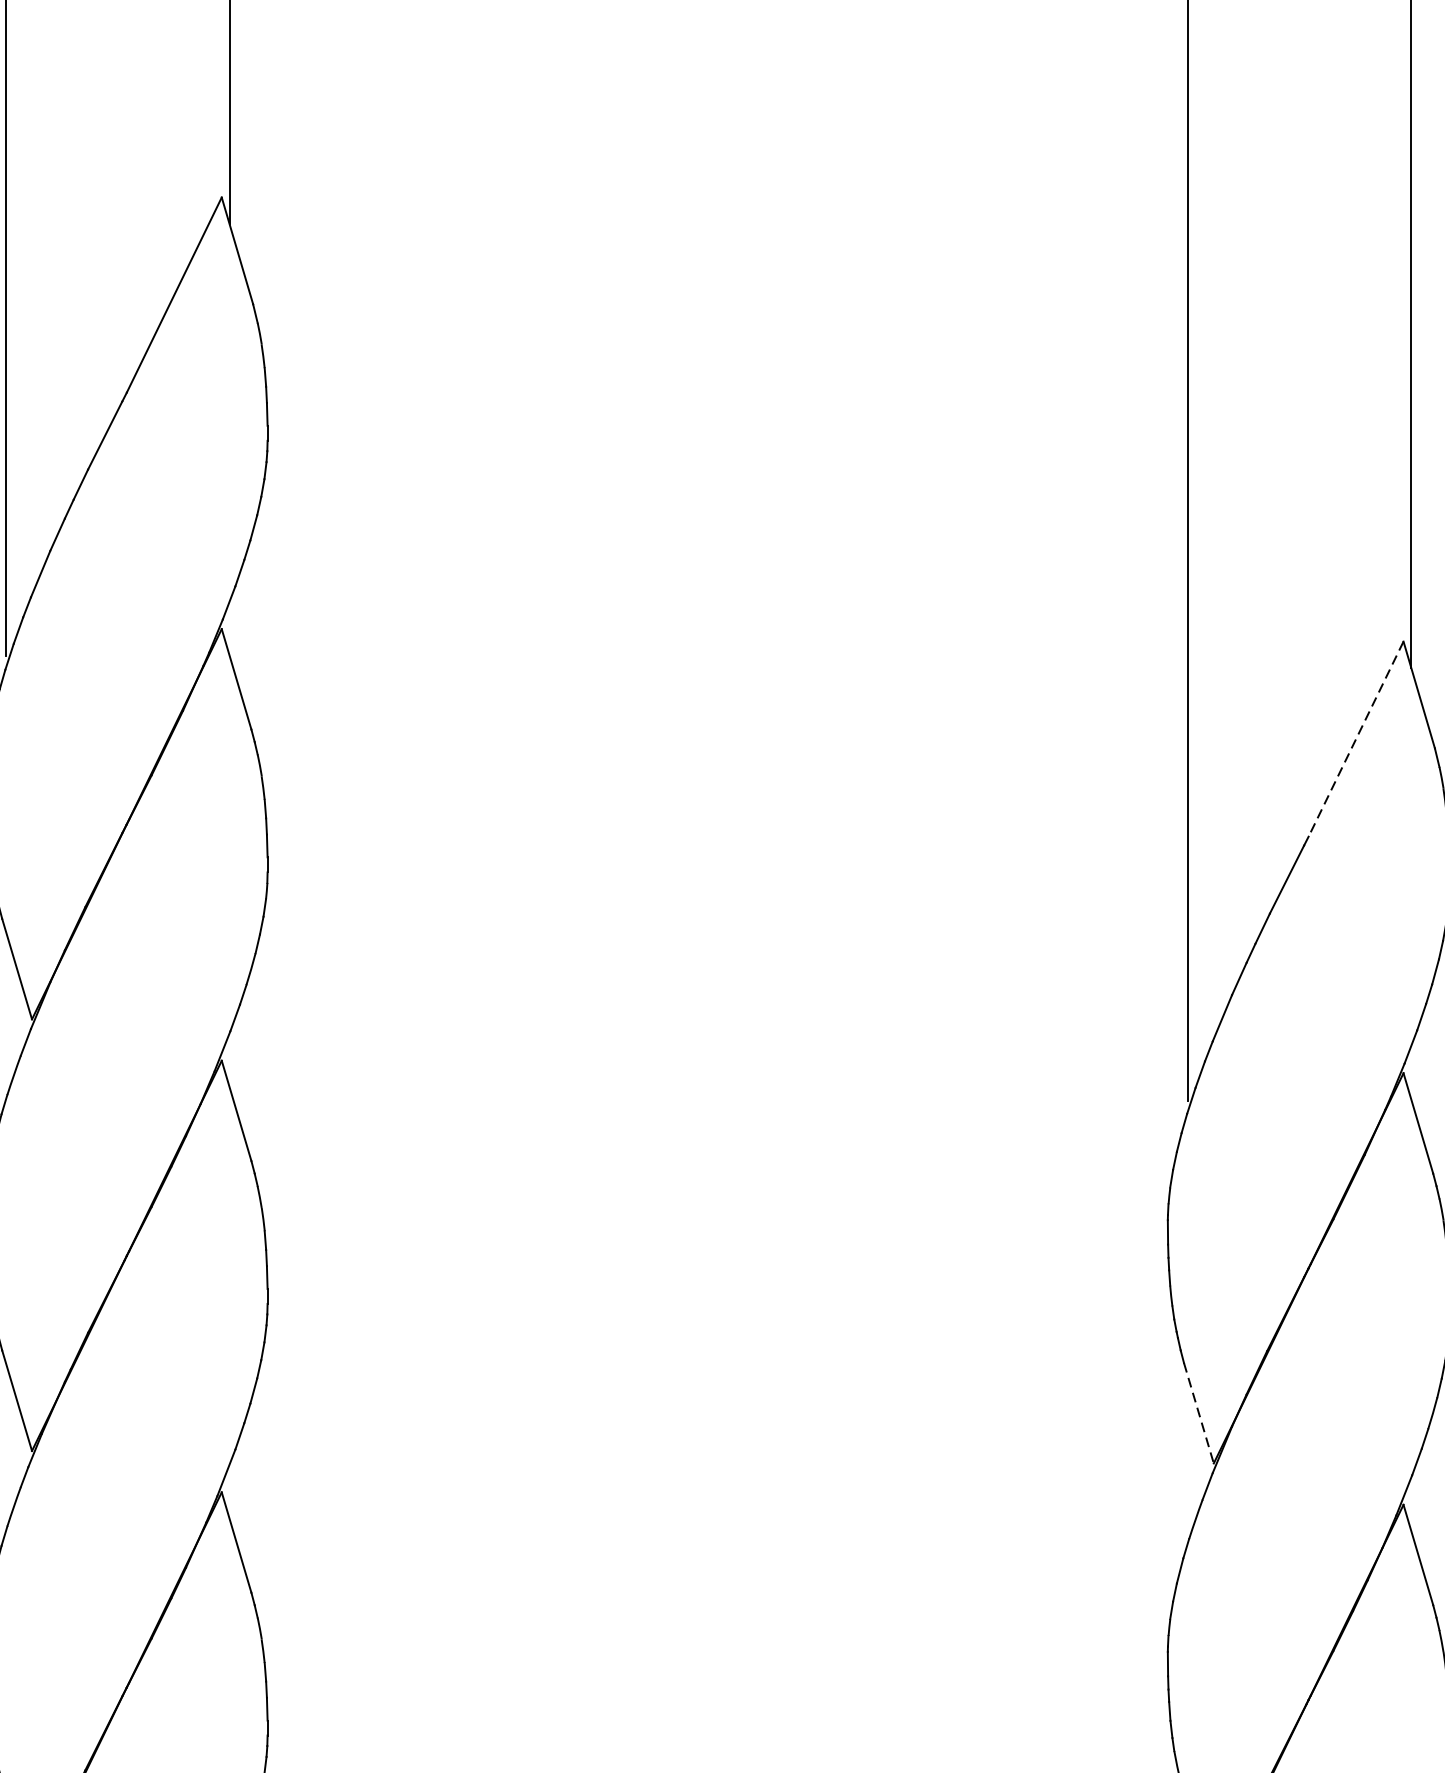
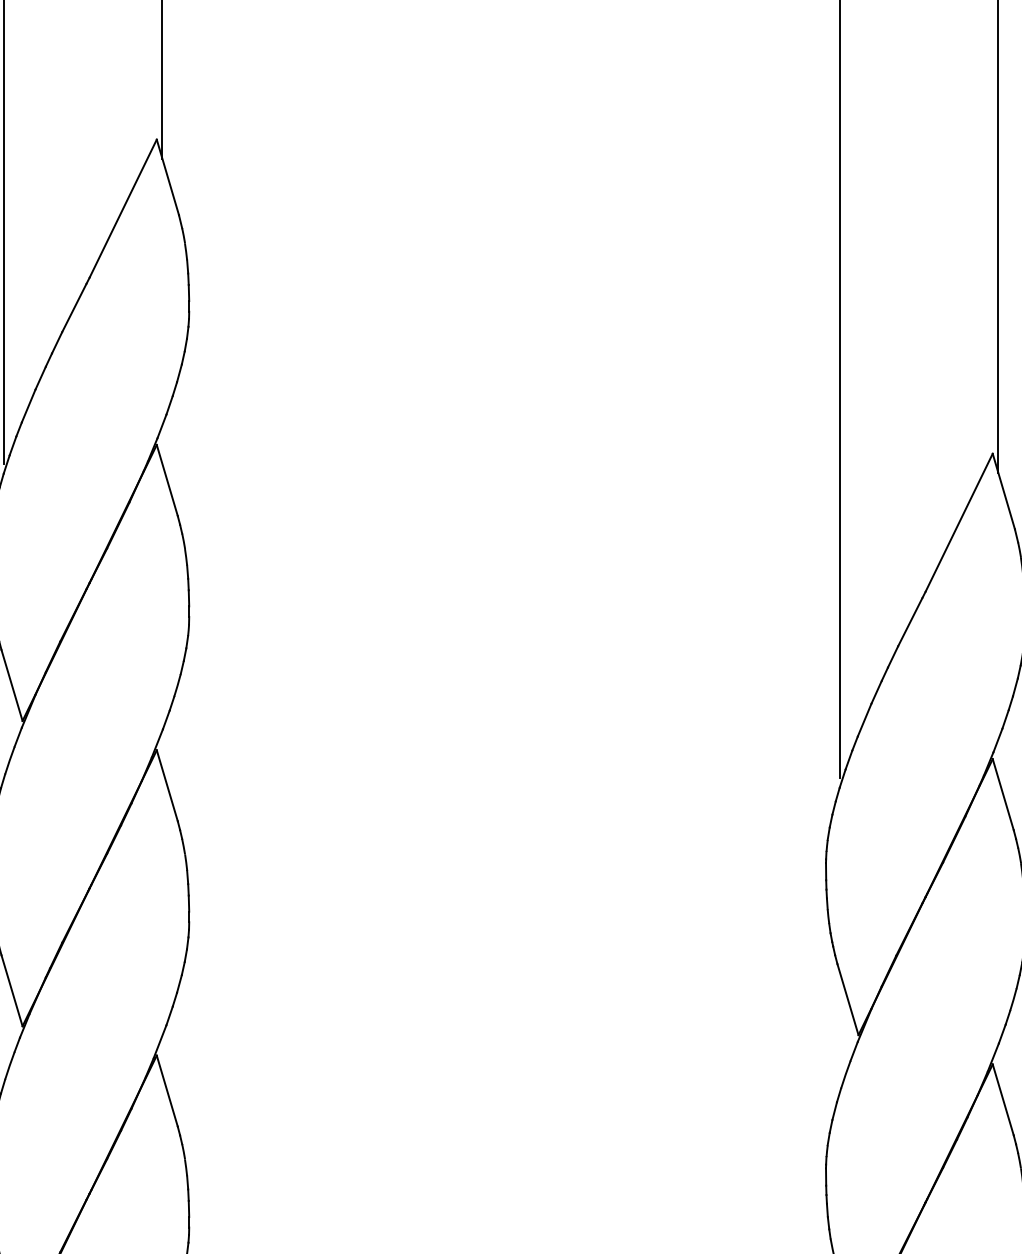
line: (1356, 738) -> (959, 522), dashed -> solid
line: (1199, 1414) -> (848, 1000), dashed -> solid

